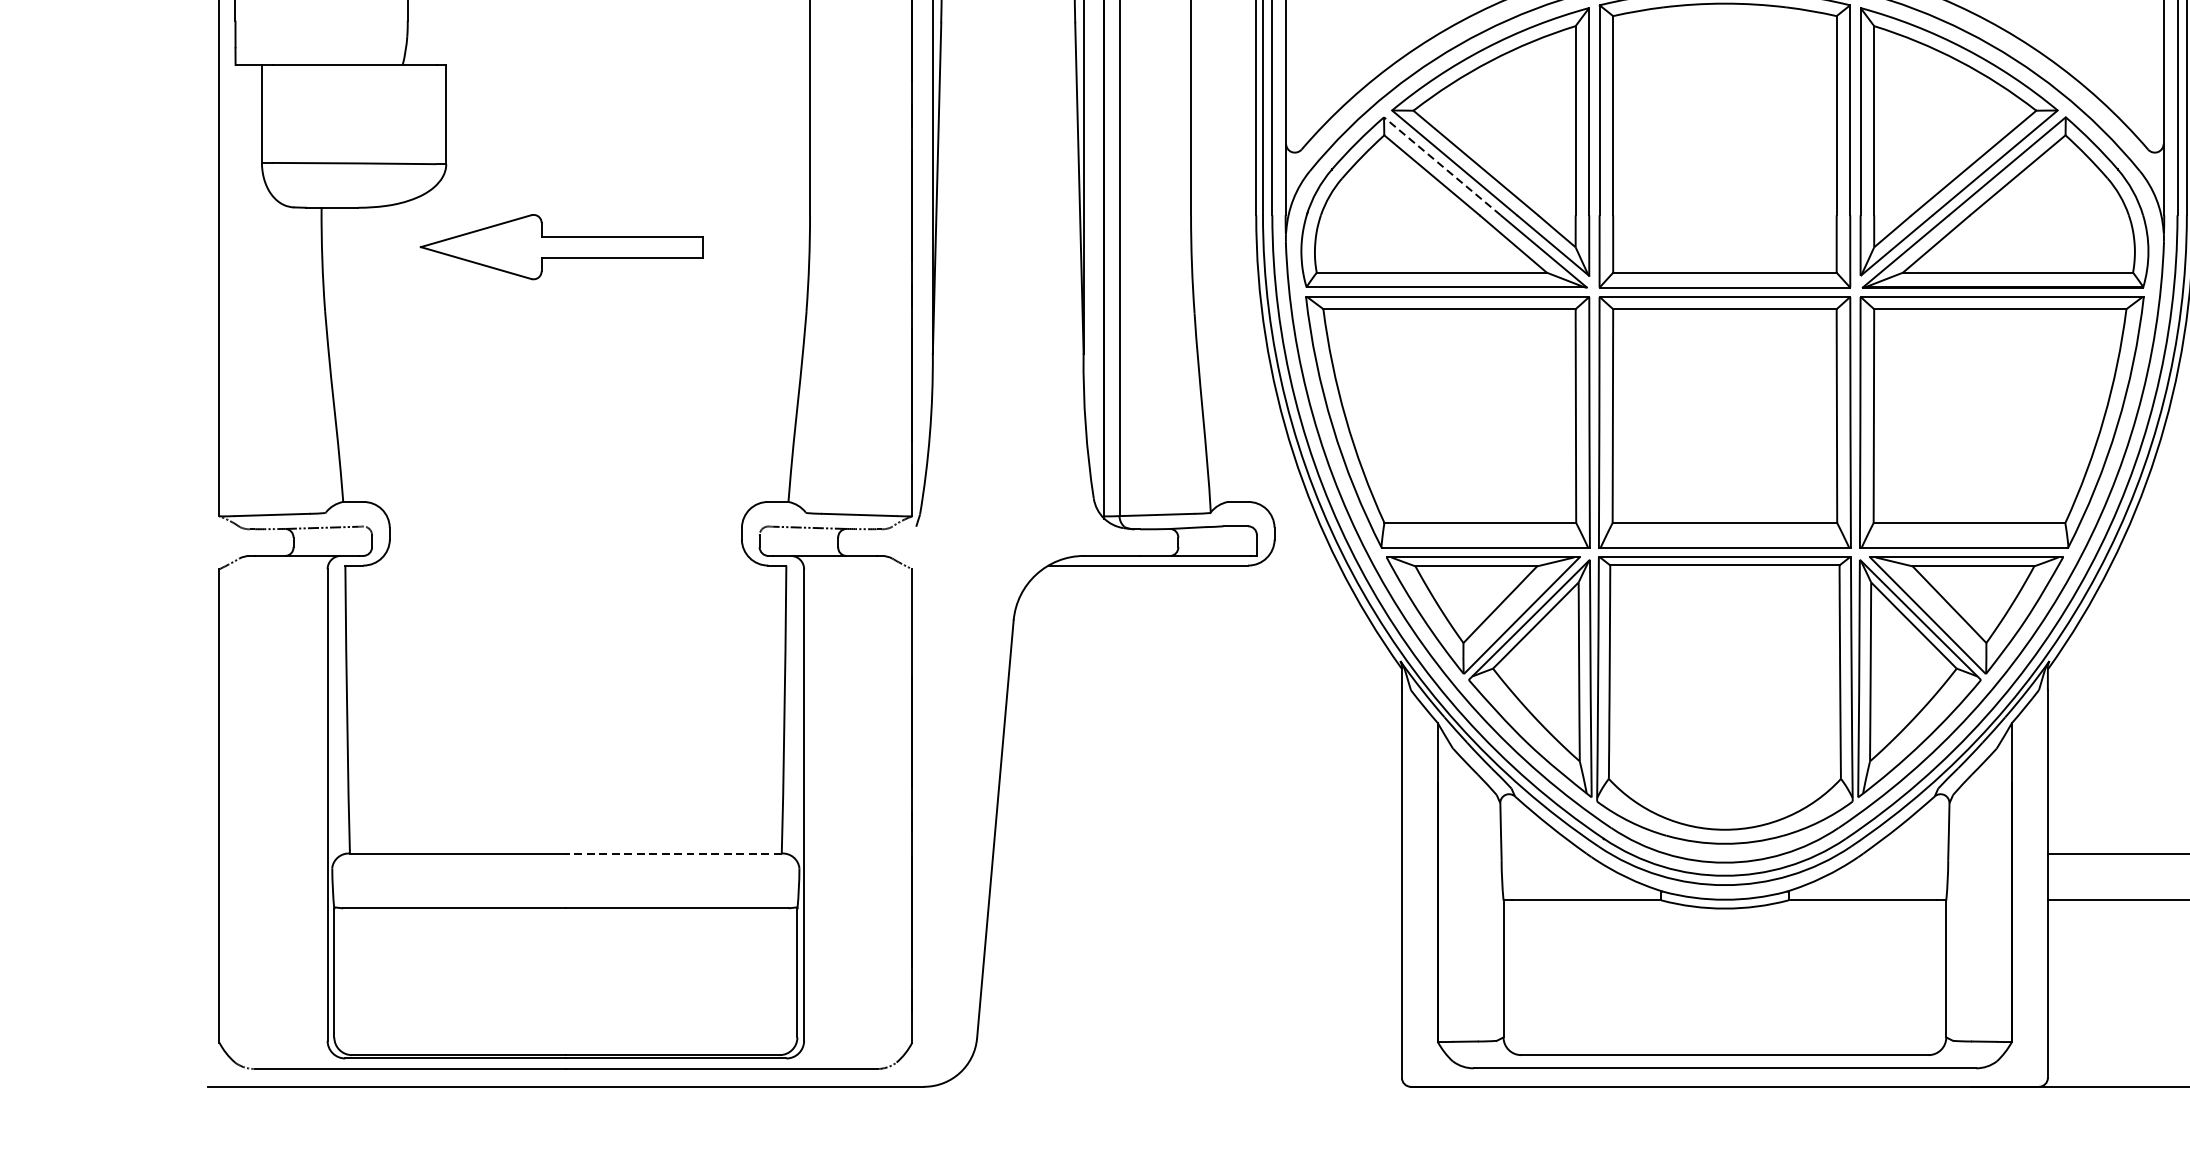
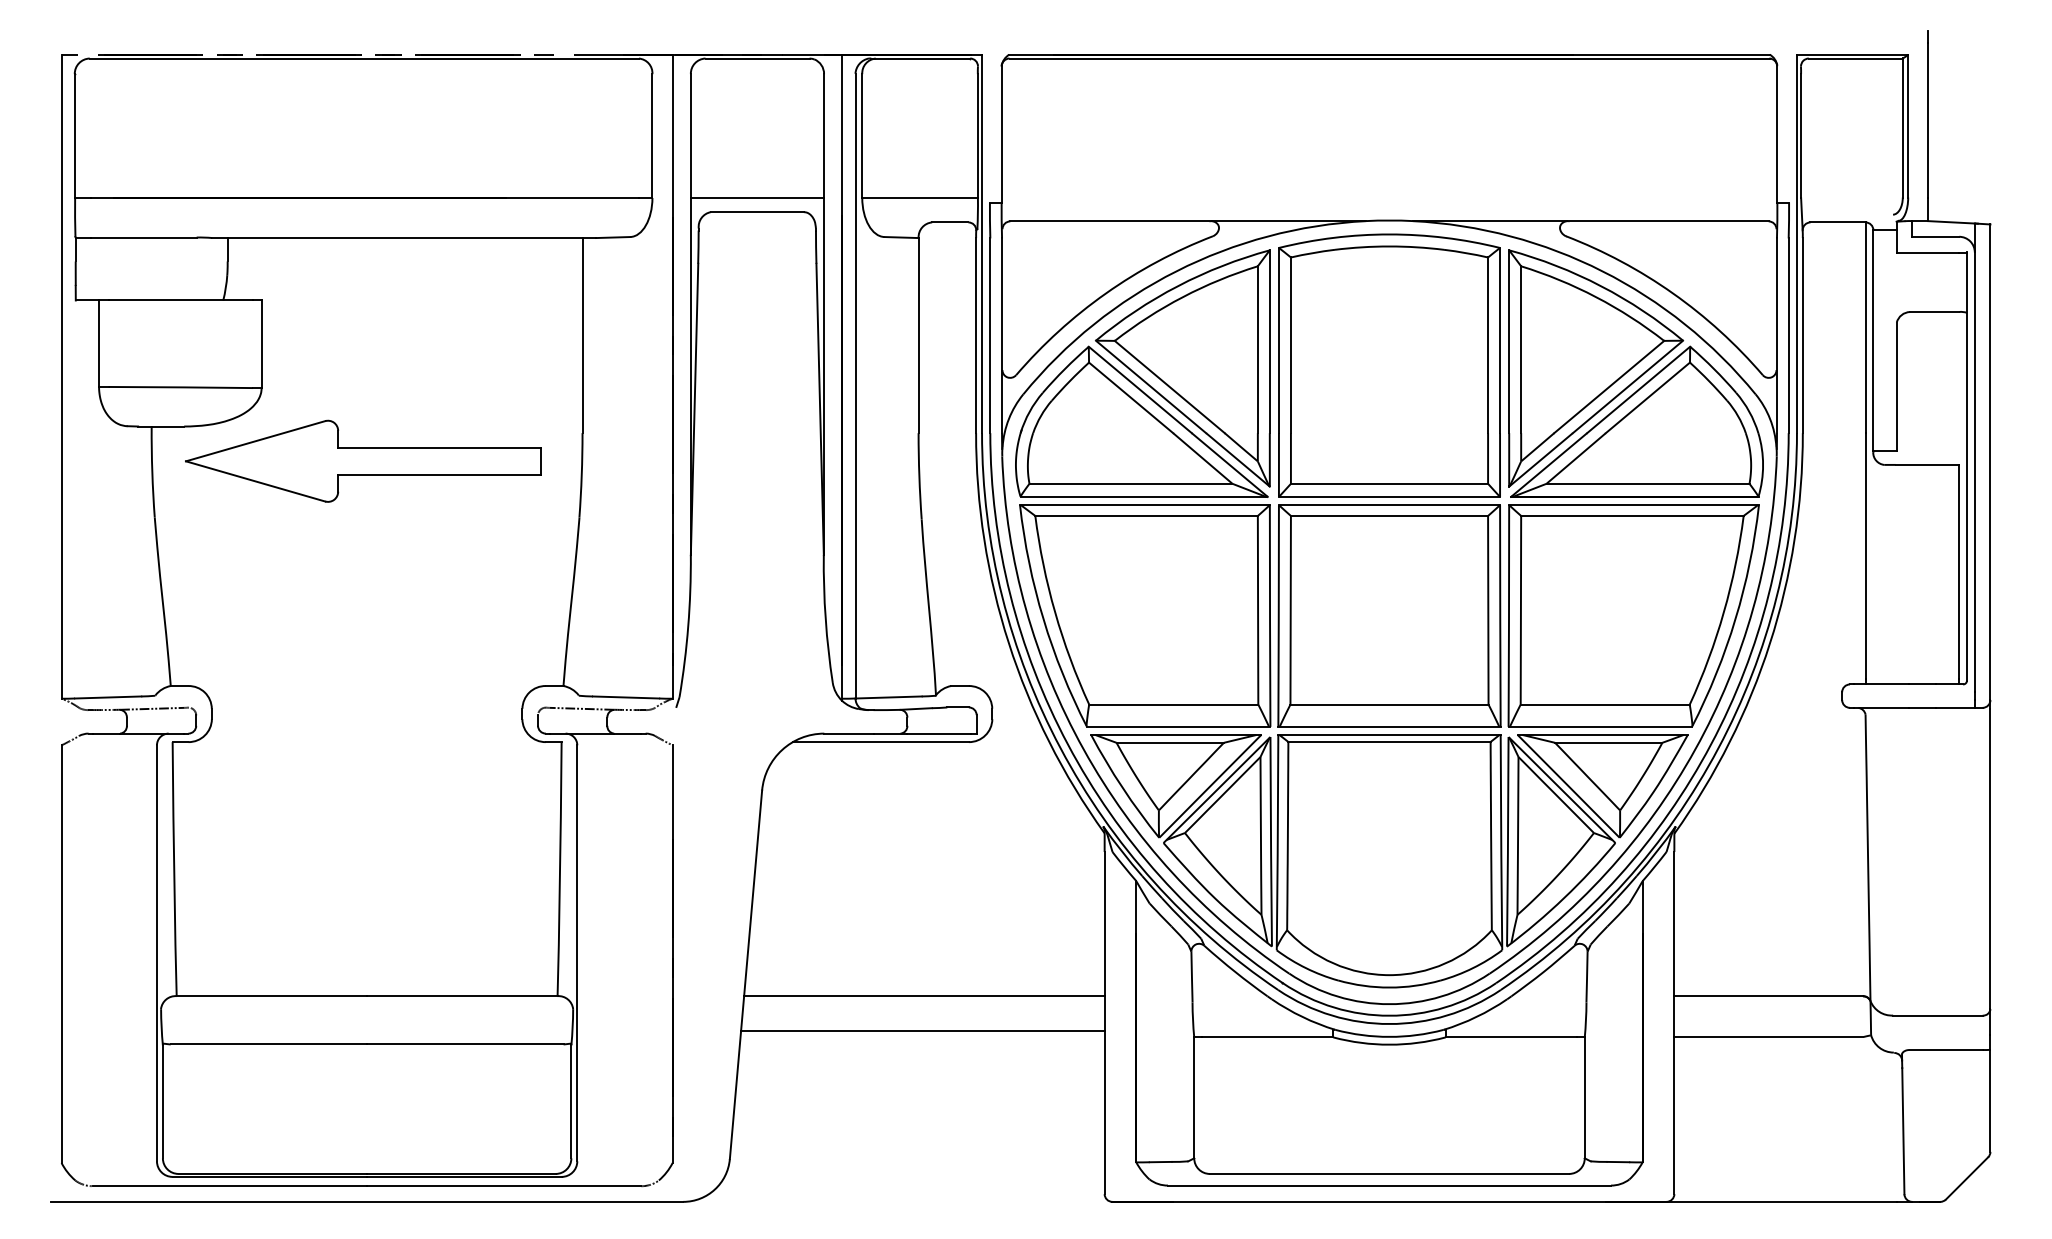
line: (1441, 165) -> (1139, 389), dashed -> solid
part: (561, 246) -> (363, 460), size x1.43
line: (672, 853) -> (461, 996), dashed -> solid
line: (1197, 853) -> (924, 996), added
line: (1195, 892) -> (922, 1030), added

